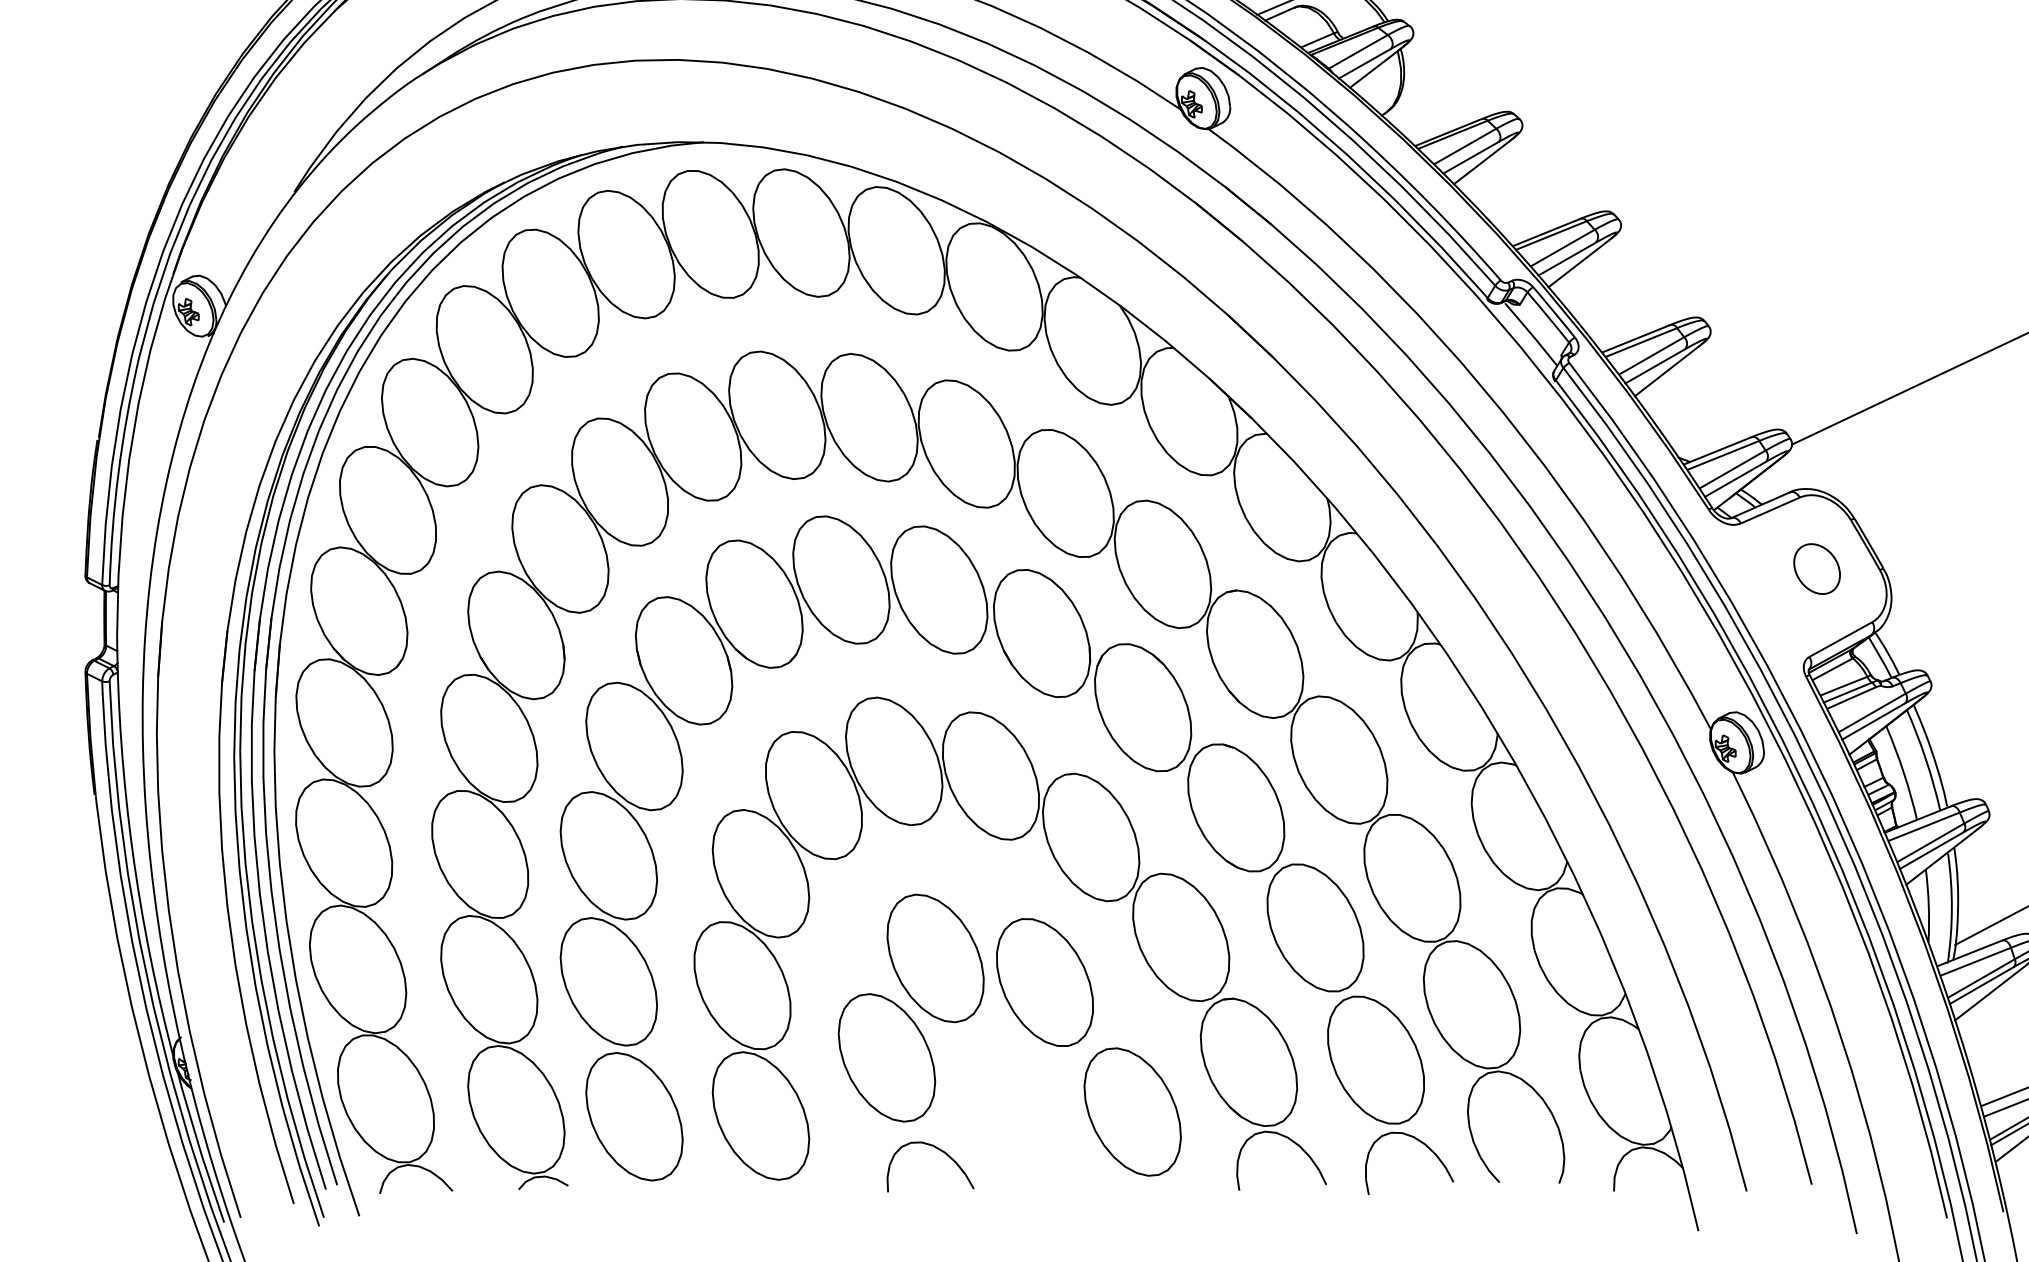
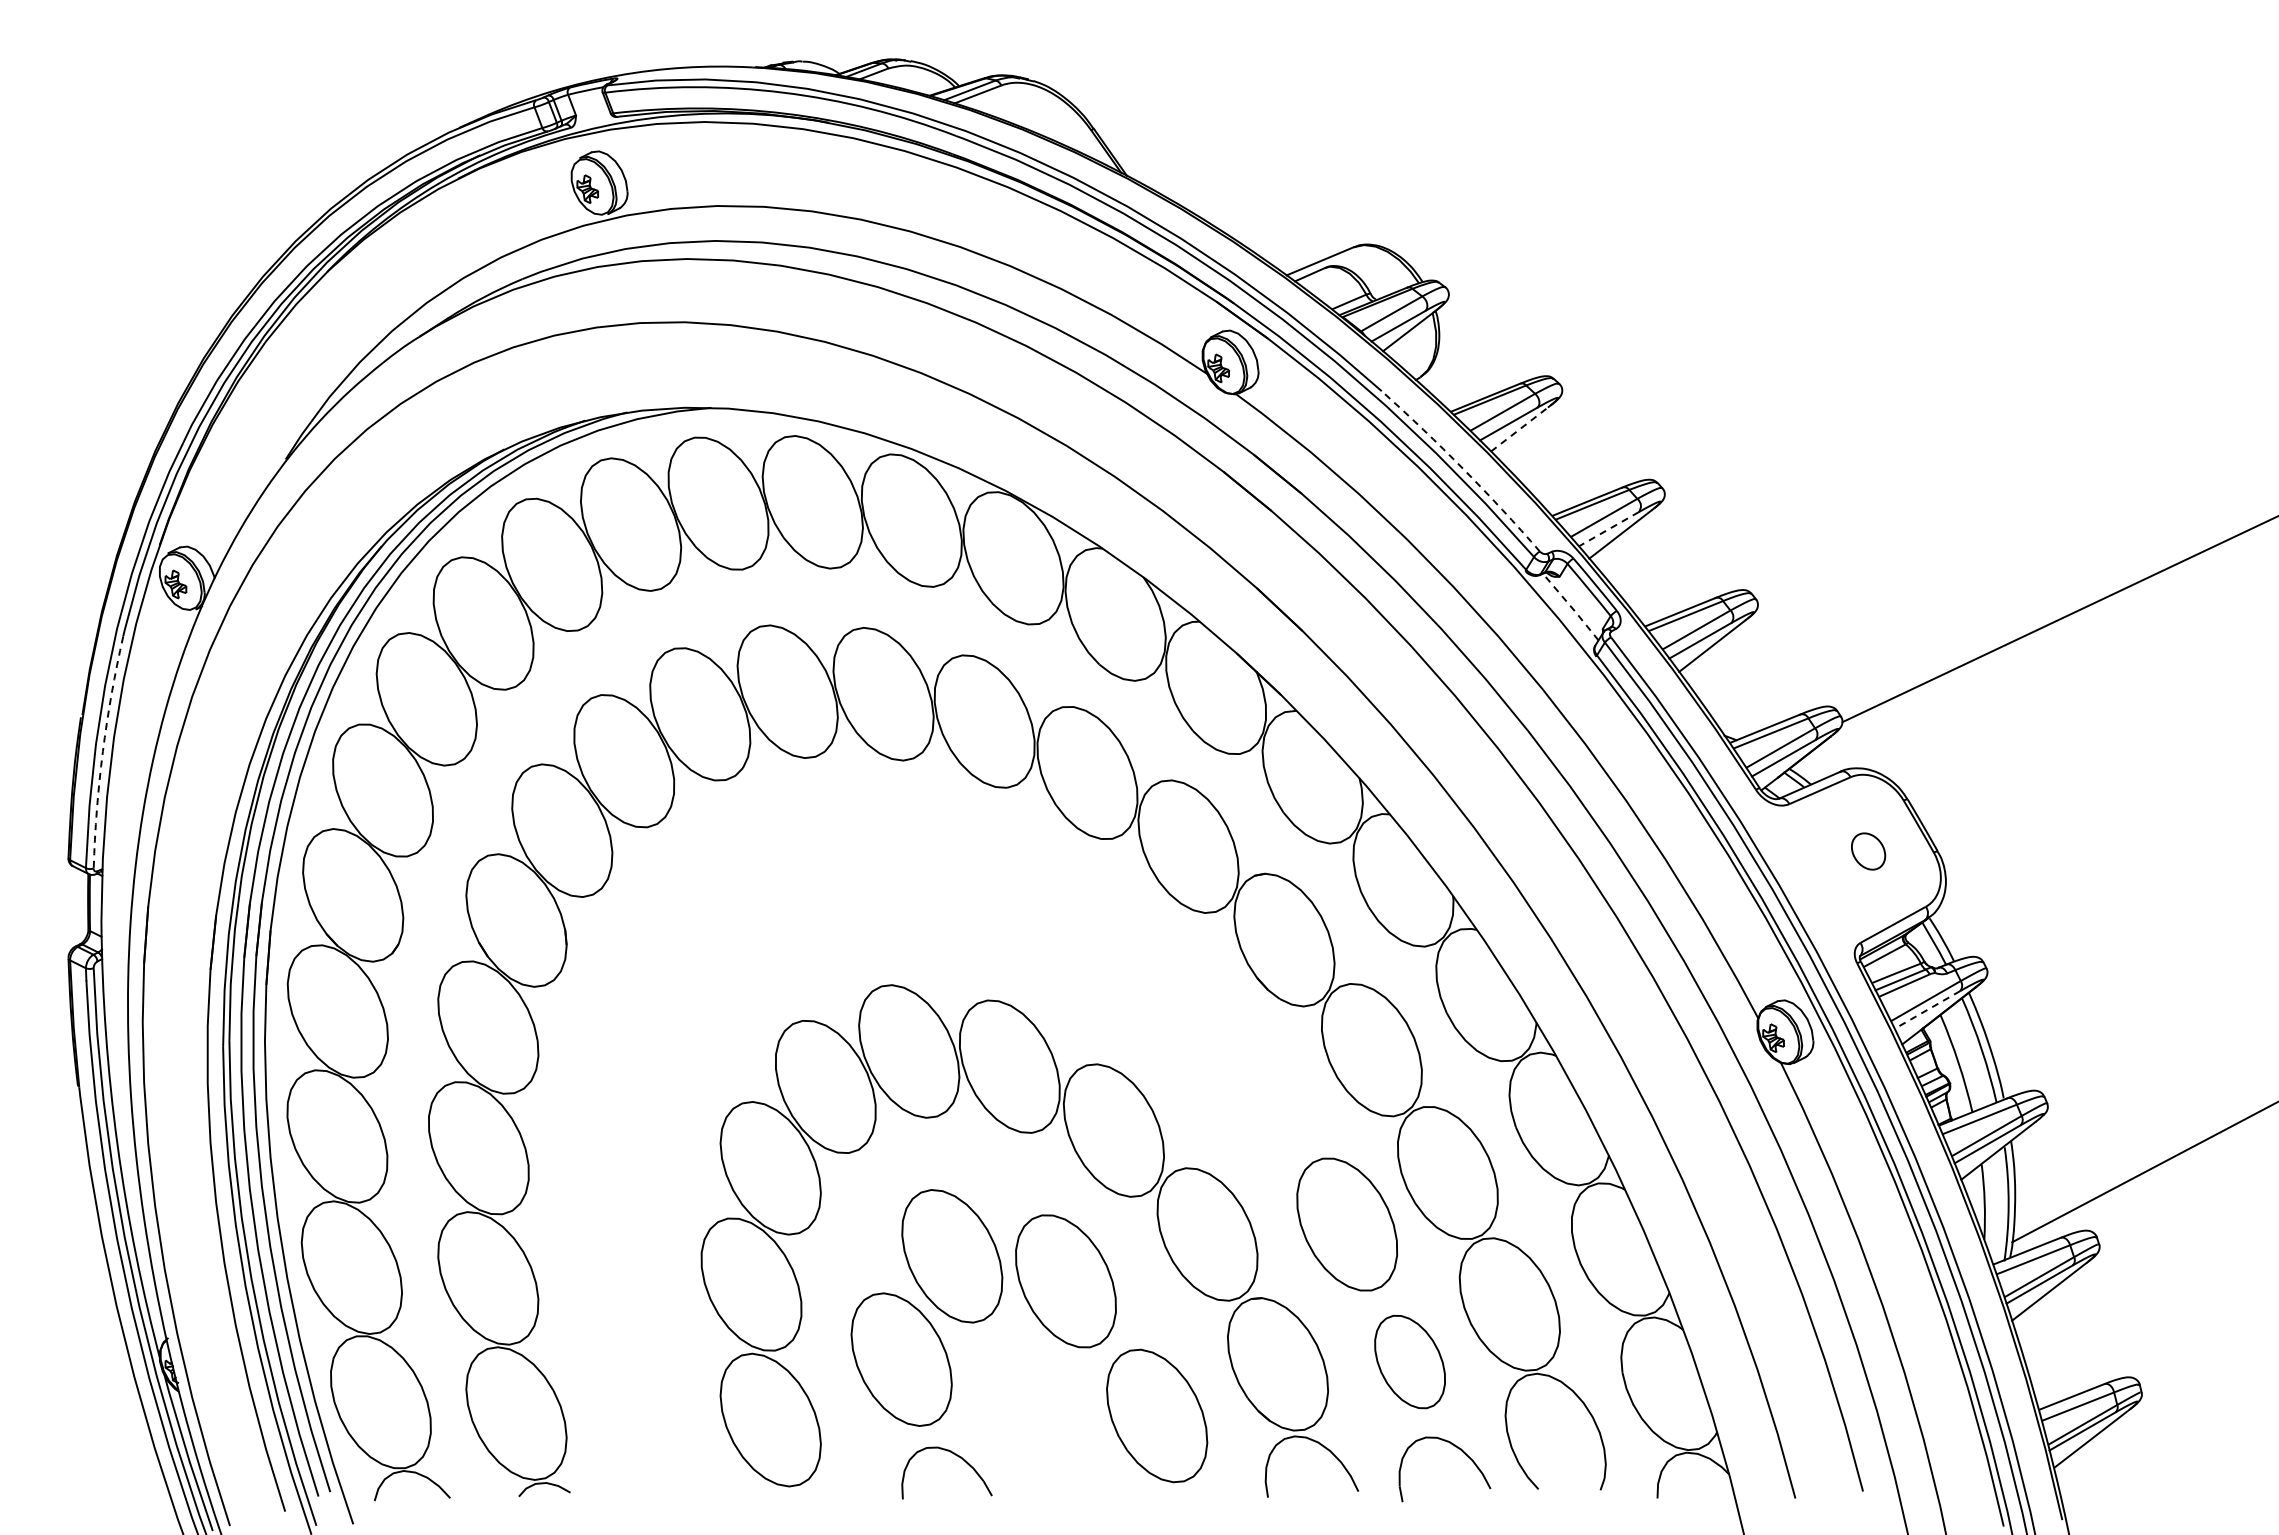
line: (1481, 163) -> (1519, 429), solid -> dashed
arc: (1427, 201) -> (1463, 469), solid -> dashed
line: (1566, 259) -> (1608, 529), solid -> dashed
line: (1531, 334) -> (1571, 607), solid -> dashed
arc: (118, 472) -> (102, 751), solid -> dashed
part: (1817, 569) -> (1868, 851), size x0.7
part: (1032, 688) -> (1053, 975), removed
line: (1873, 721) -> (1927, 1010), solid -> dashed
part: (1375, 1059) -> (1409, 1361), size x0.7

